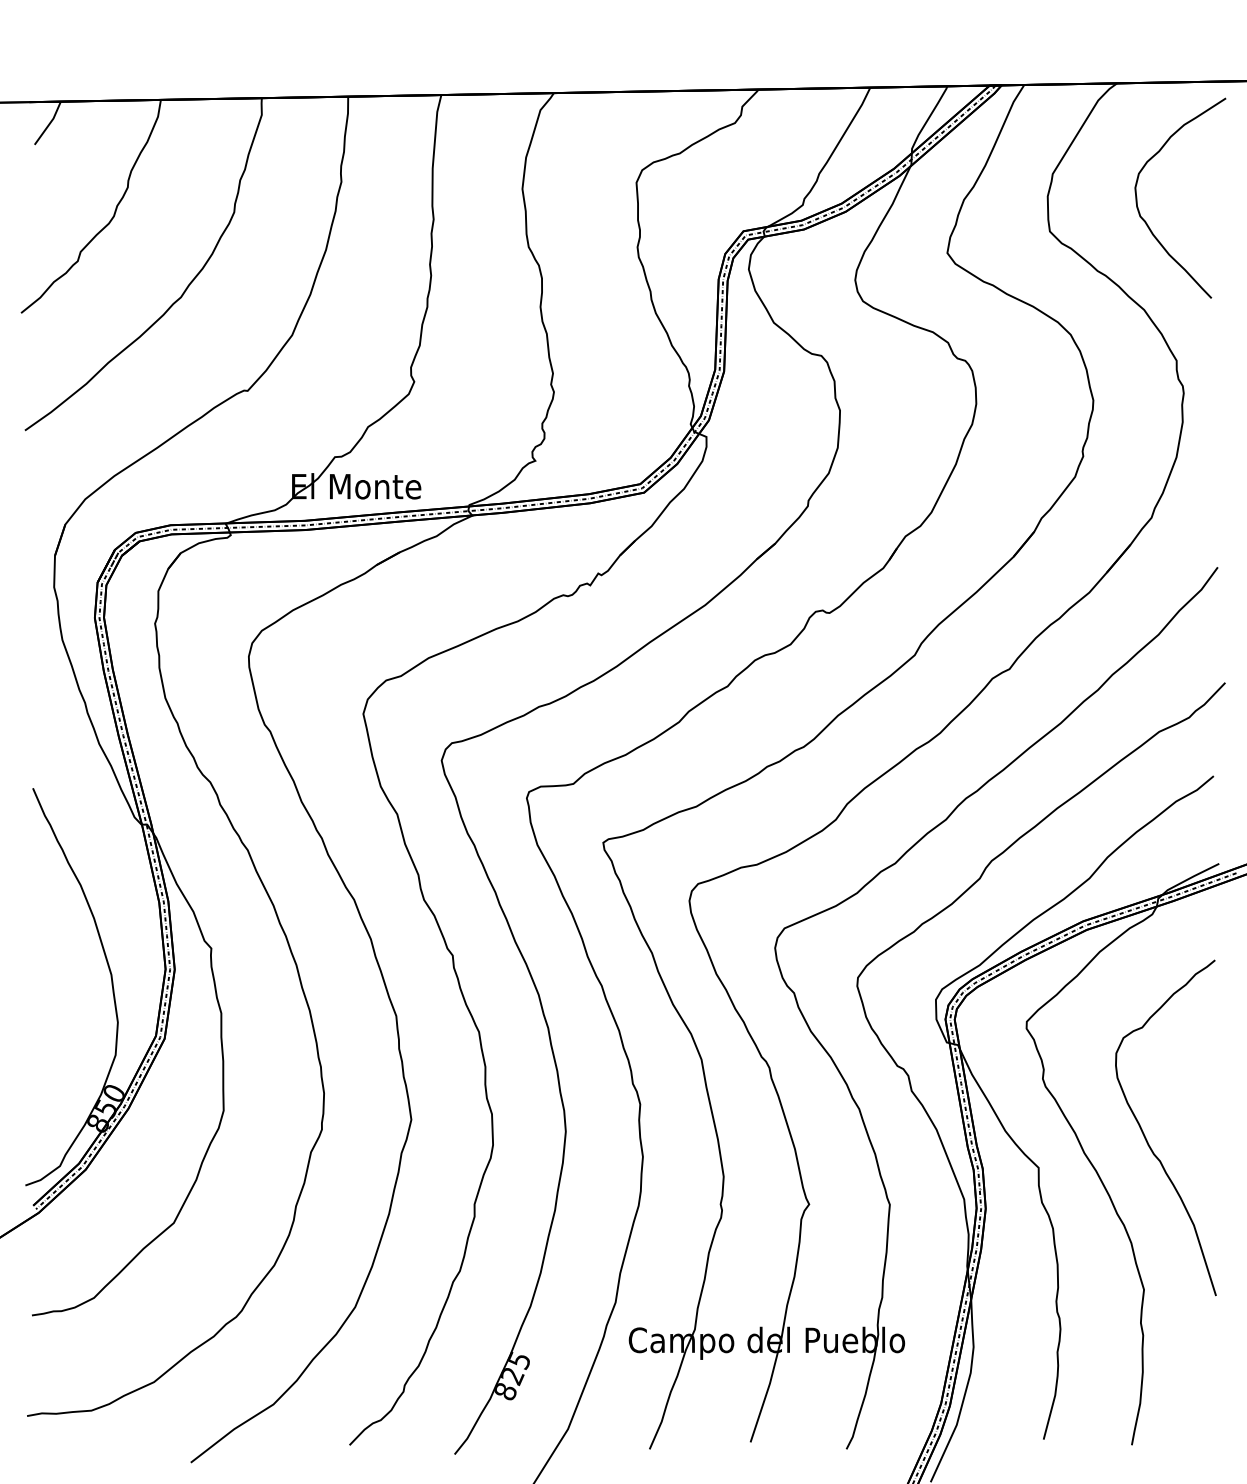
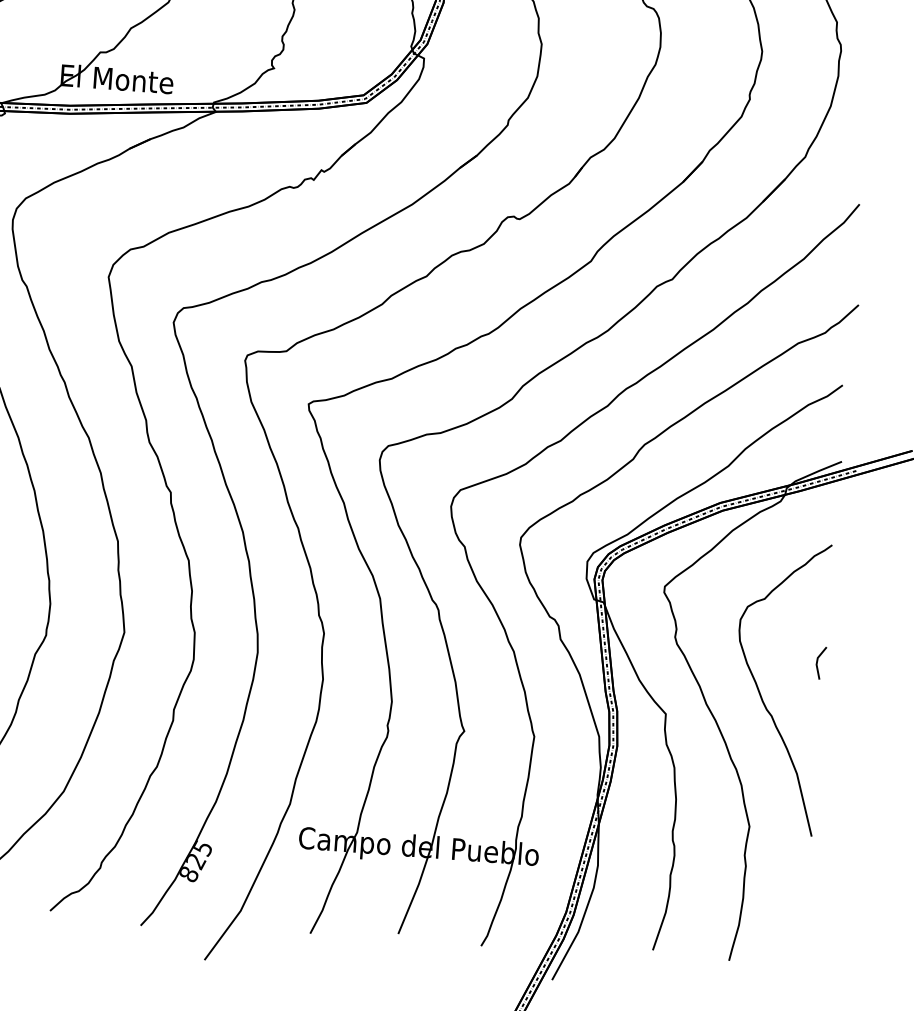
line: (1208, 1096) -> (817, 663), added

